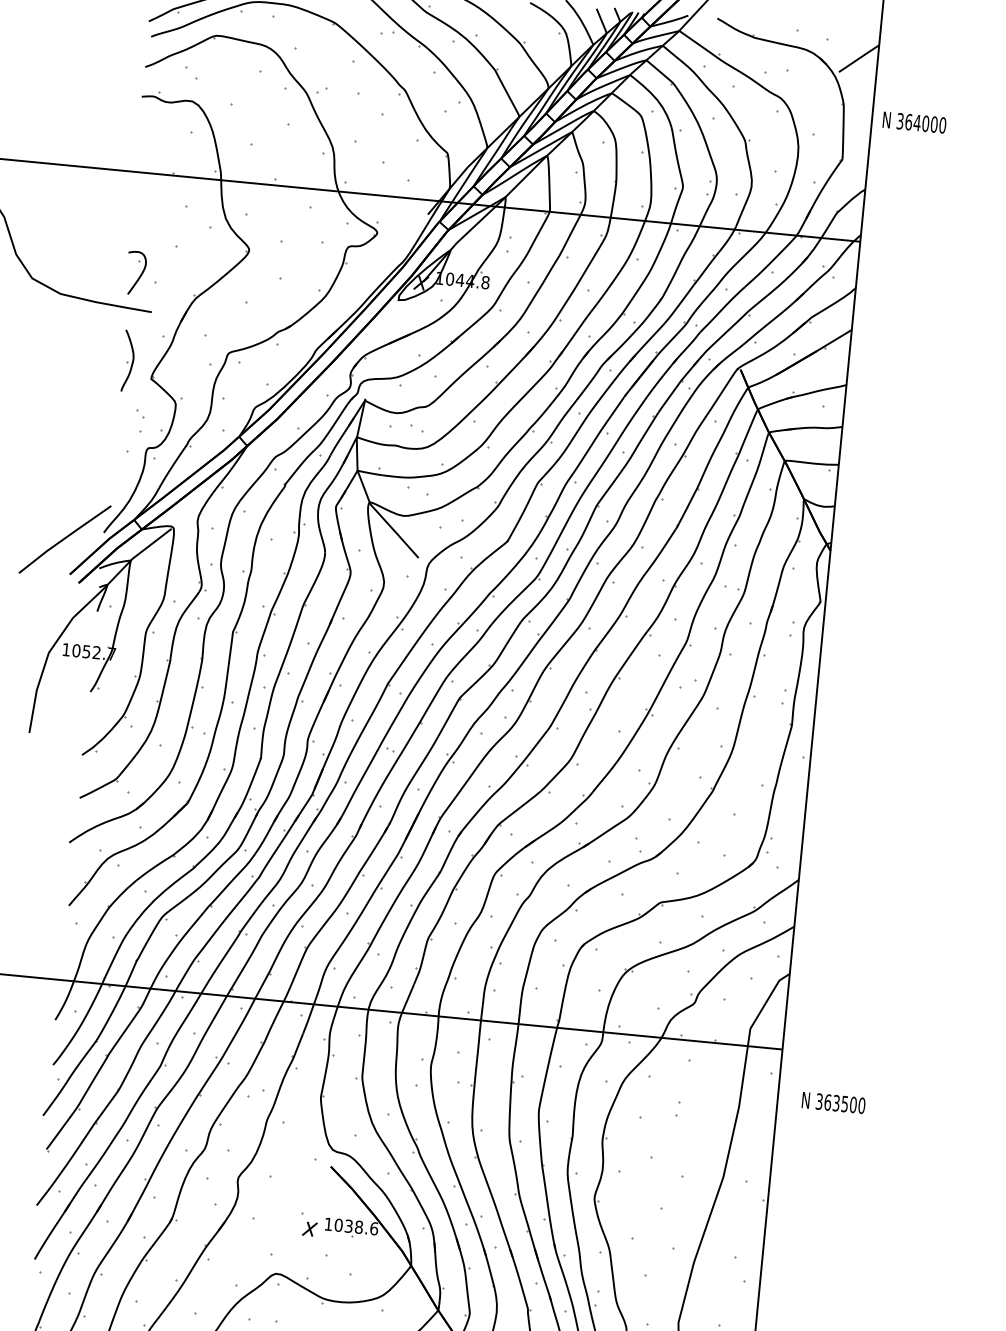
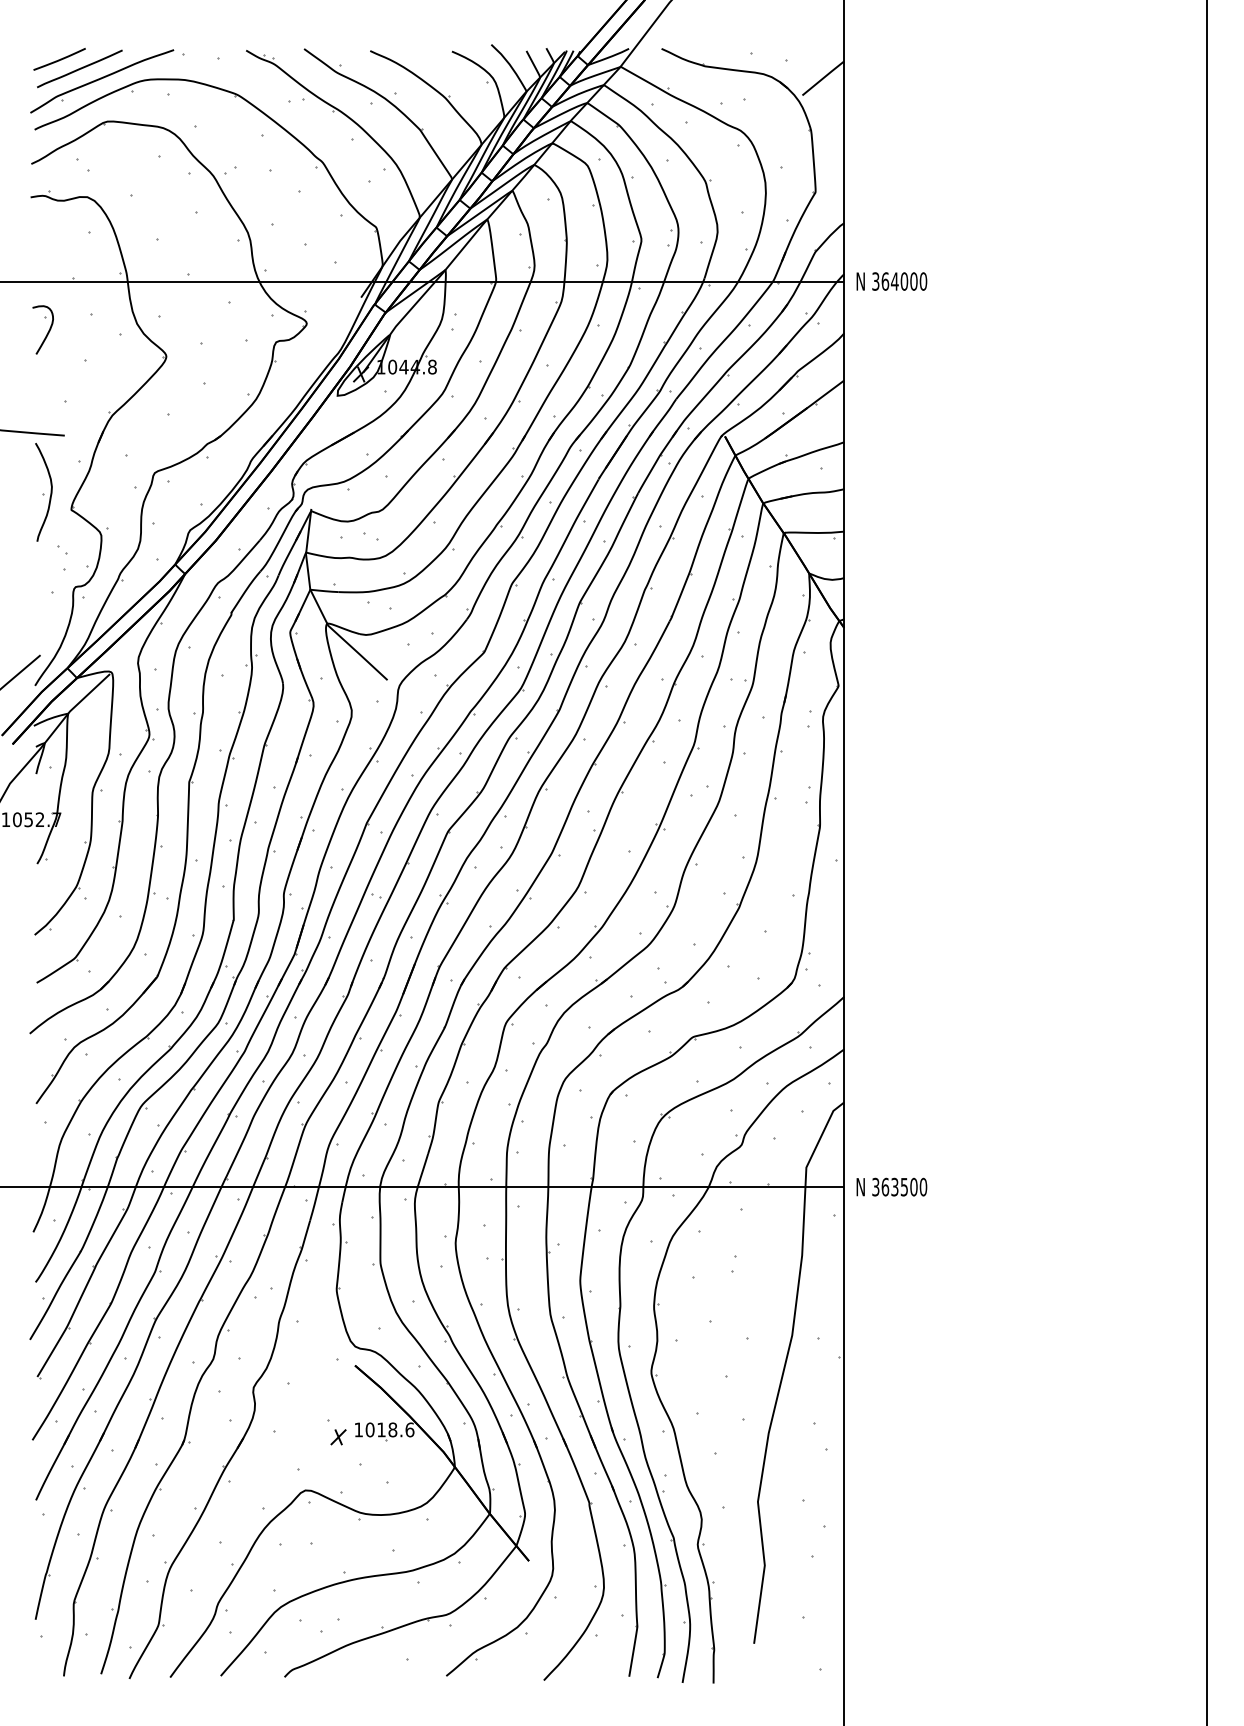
text: (914, 122) -> (891, 281), moved
part: (135, 272) -> (42, 329), moved
part: (127, 361) -> (43, 492), size x1.43
text: (833, 1102) -> (891, 1186), moved
text: (348, 1225) -> (381, 1429), 1038.6 -> 1018.6

